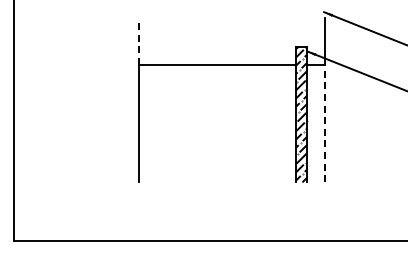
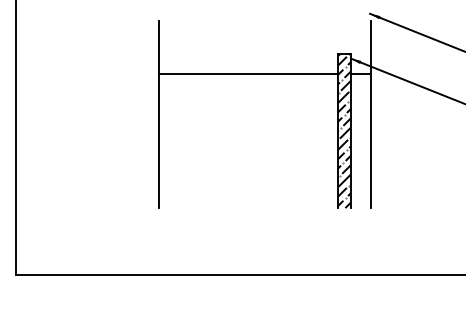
line: (139, 41) -> (159, 47), dashed -> solid
line: (324, 123) -> (370, 140), dashed -> solid

